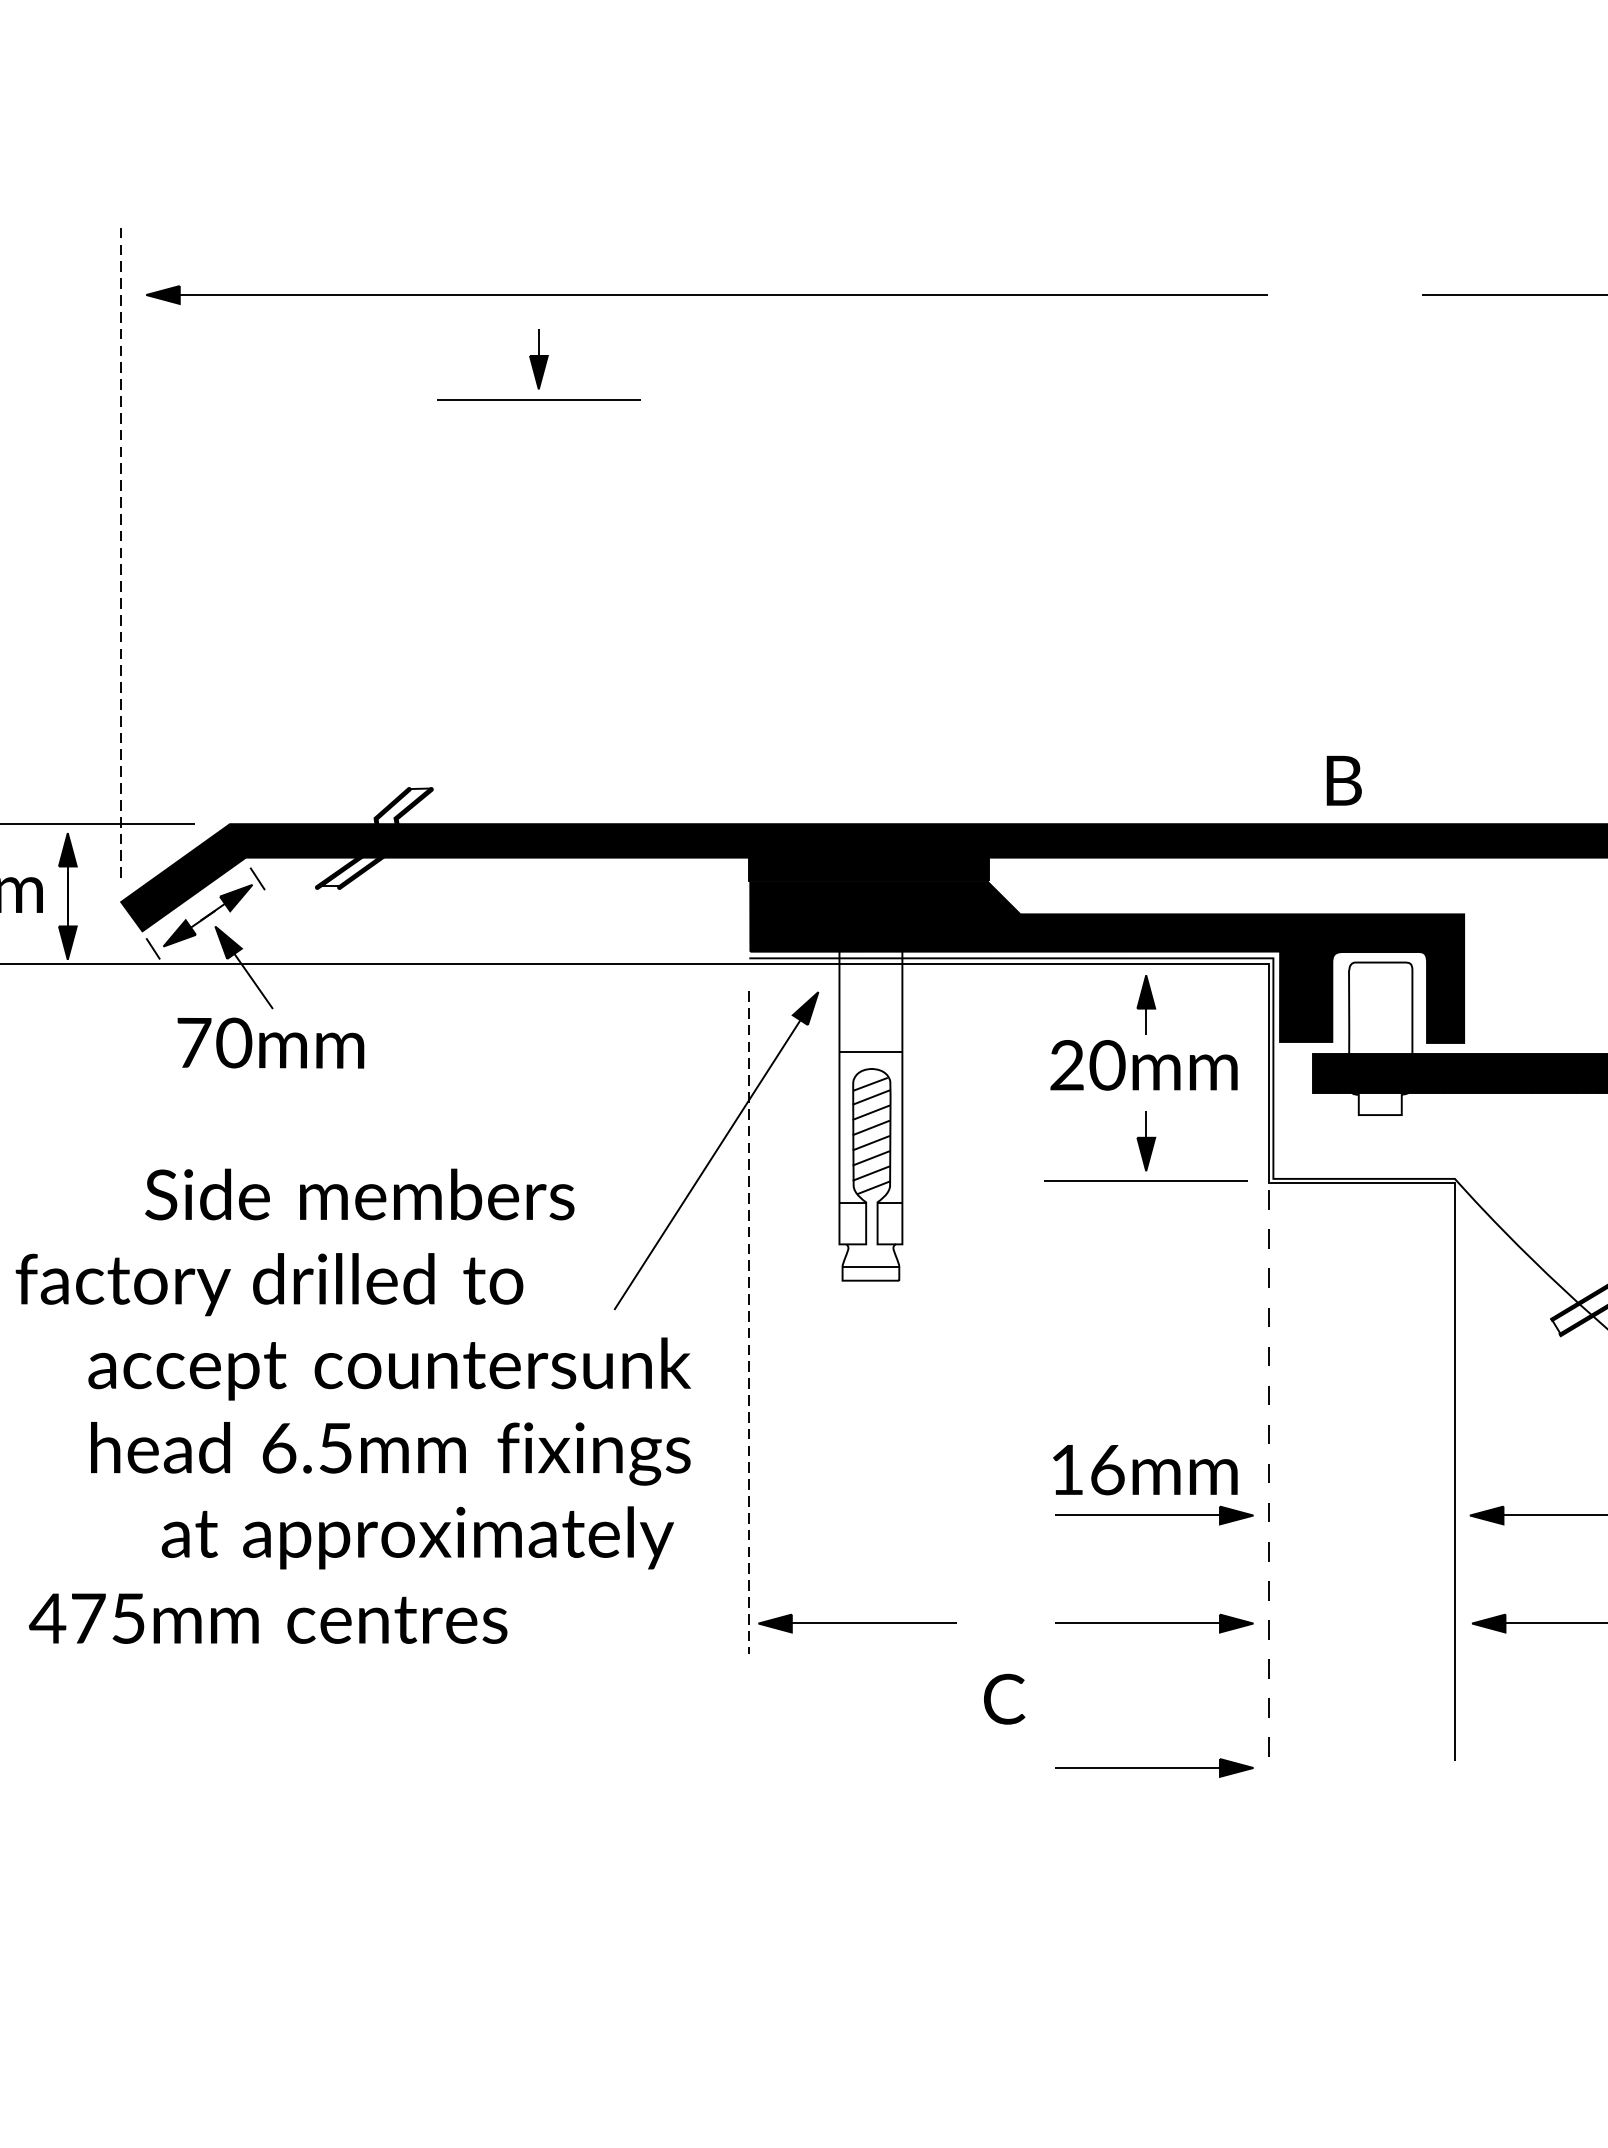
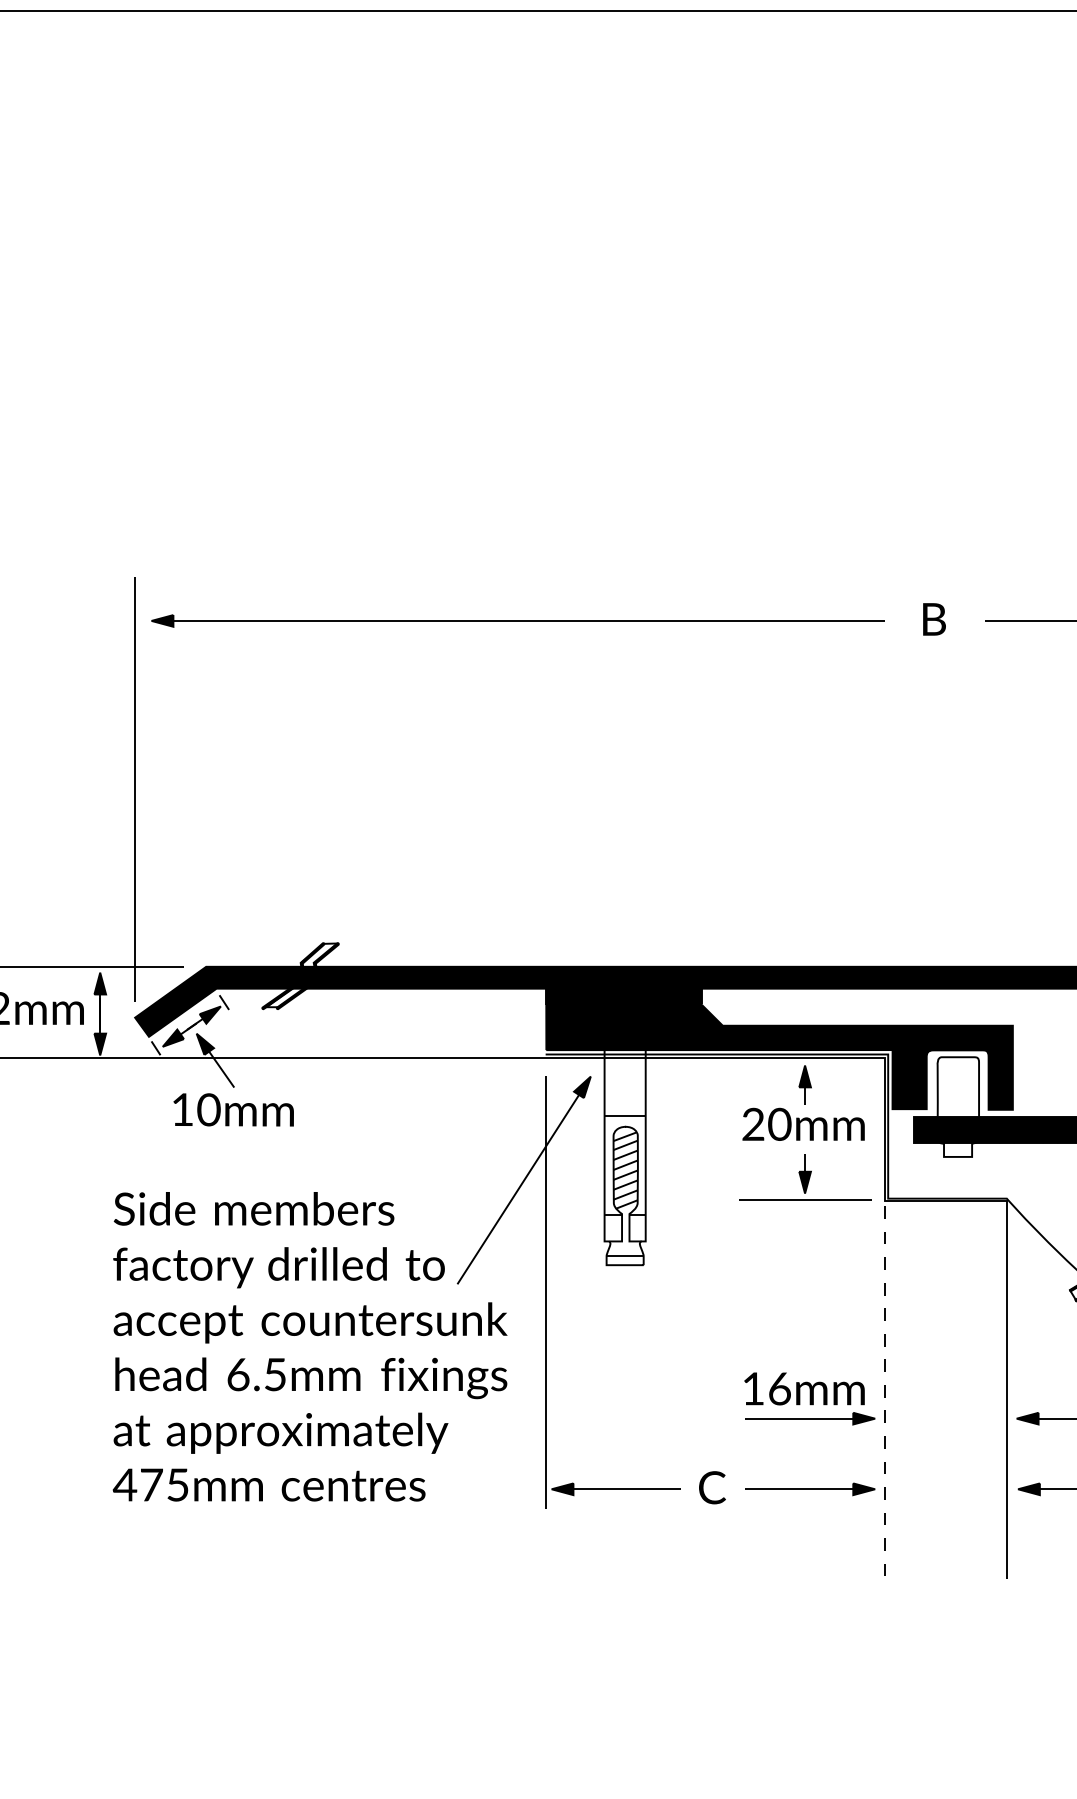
part: (539, 364) -> (408, 666), removed
line: (121, 552) -> (135, 789), dashed -> solid
text: (1344, 780) -> (934, 619), moved
text: (195, 1042) -> (183, 1109), 70mm -> 10mm
text: (358, 1193) -> (253, 1208), moved
text: (268, 1284) -> (278, 1267), moved
line: (749, 1322) -> (545, 1292), dashed -> solid
text: (417, 1536) -> (280, 1432), moved
text: (267, 1617) -> (268, 1484), moved
text: (1004, 1698) -> (712, 1487), moved
part: (1154, 1767) -> (810, 1583), removed

